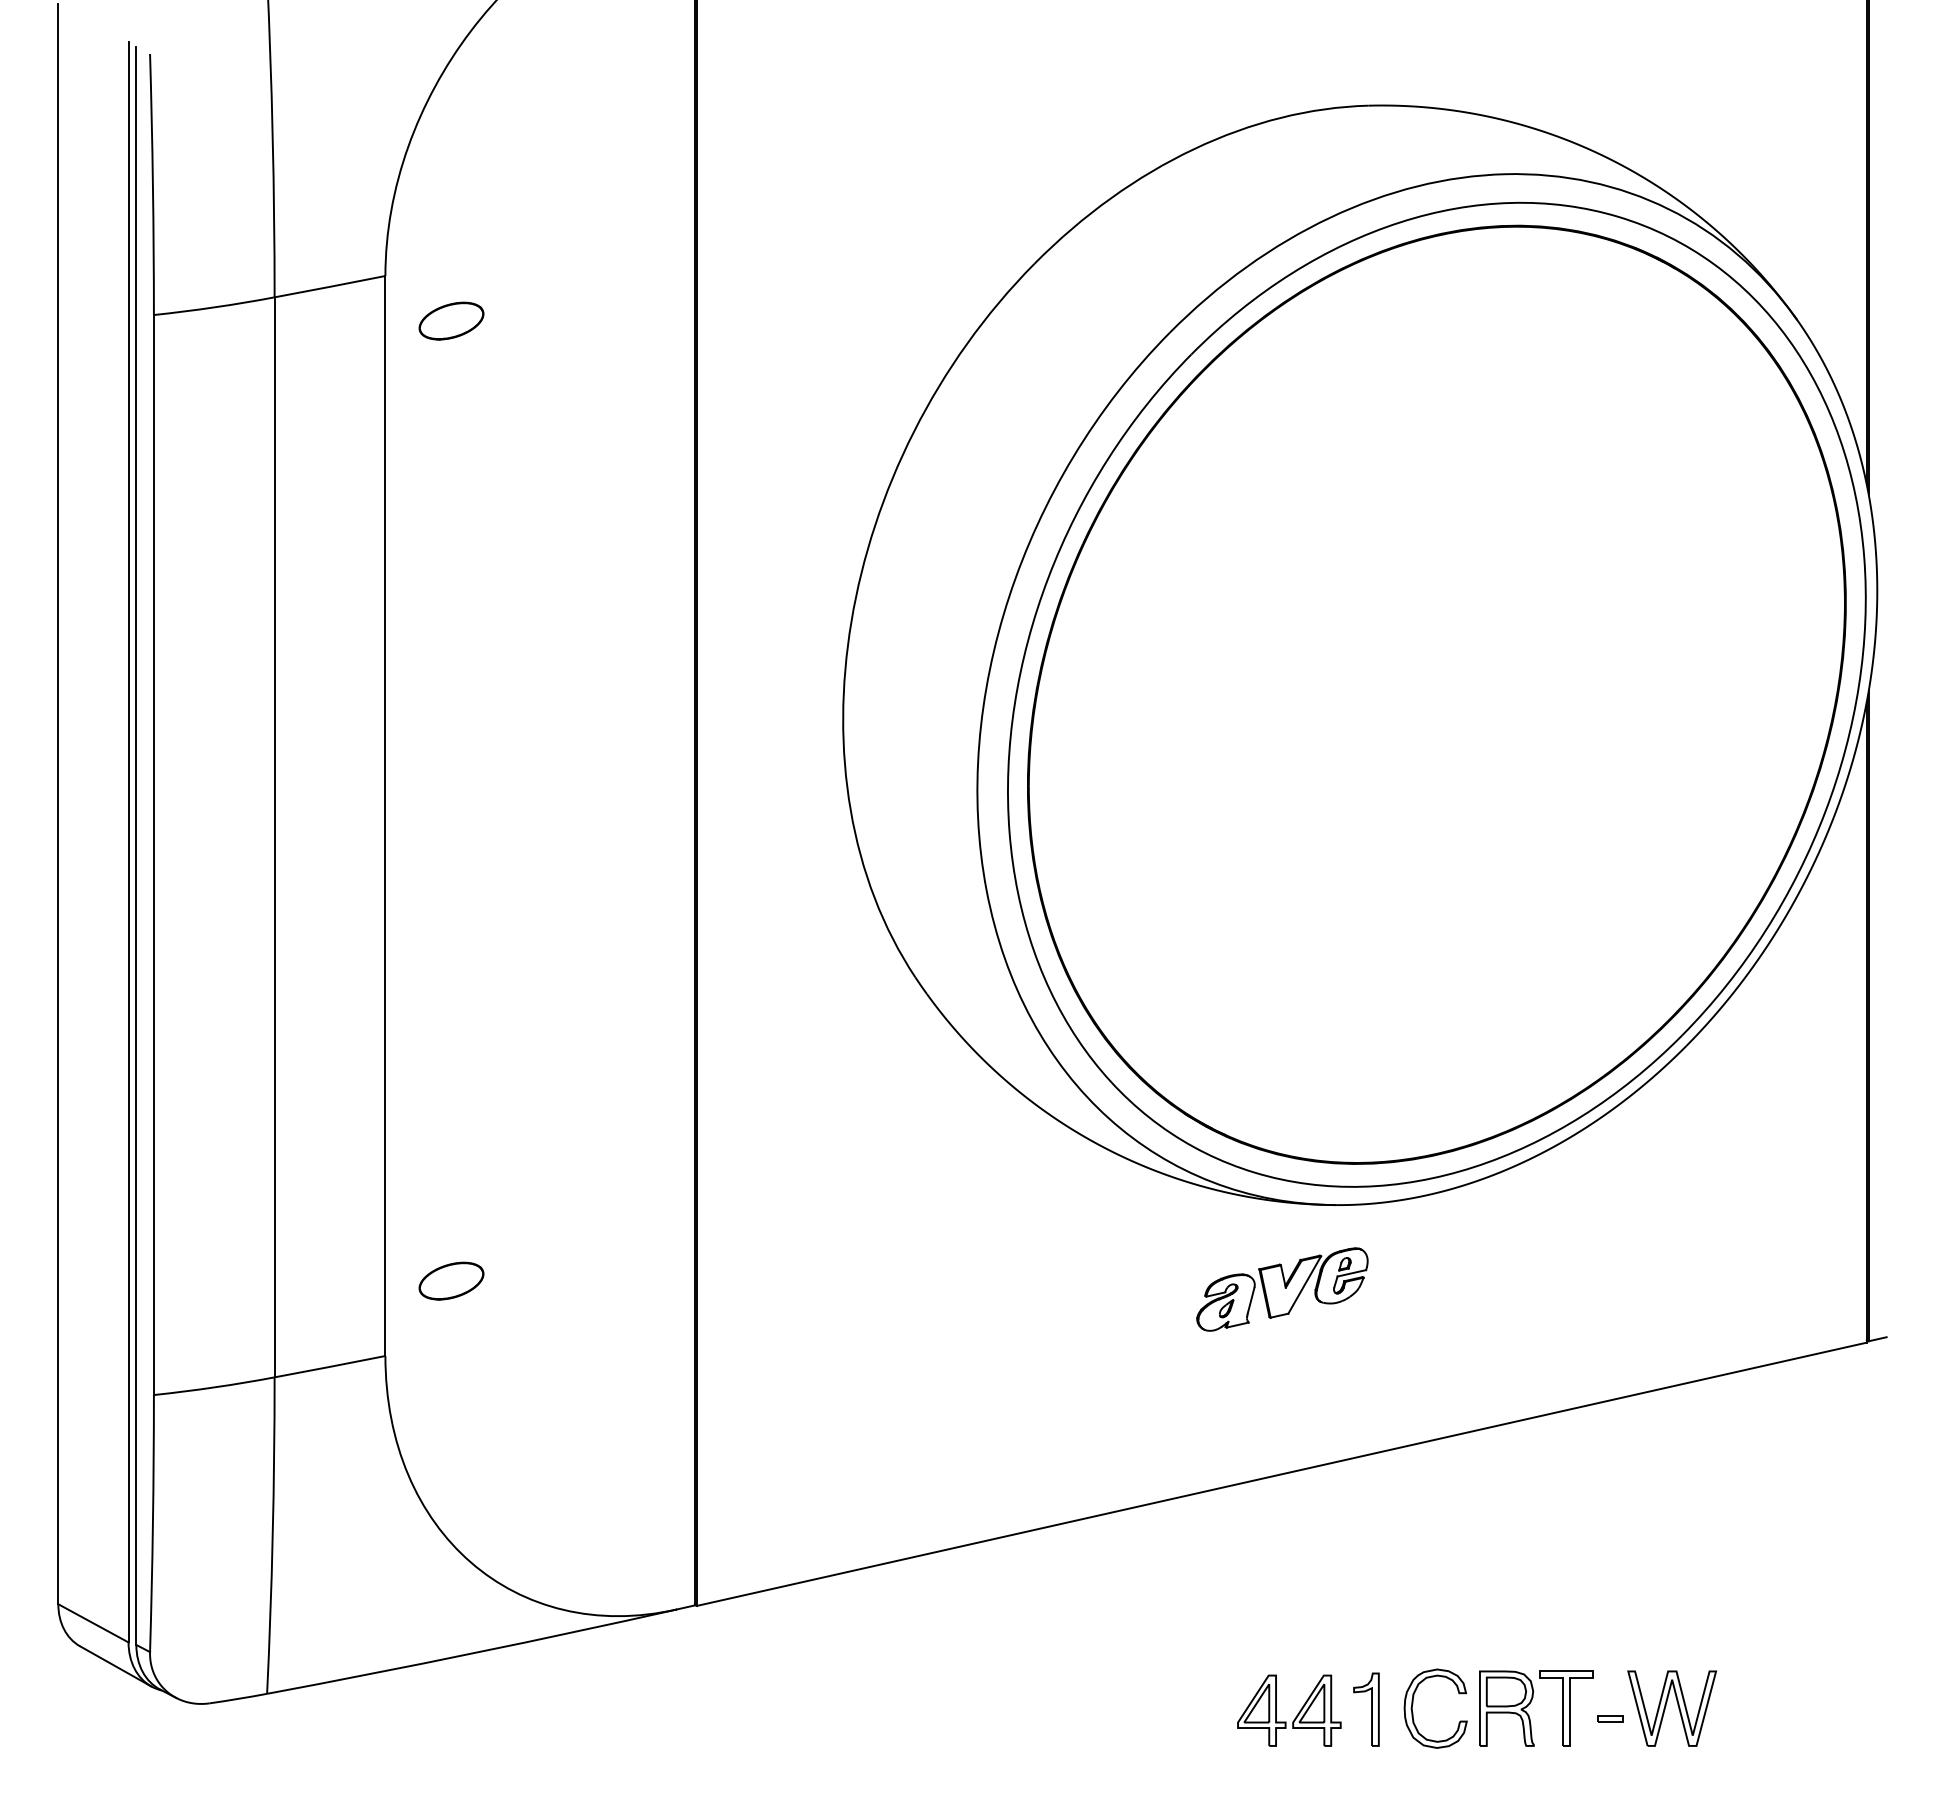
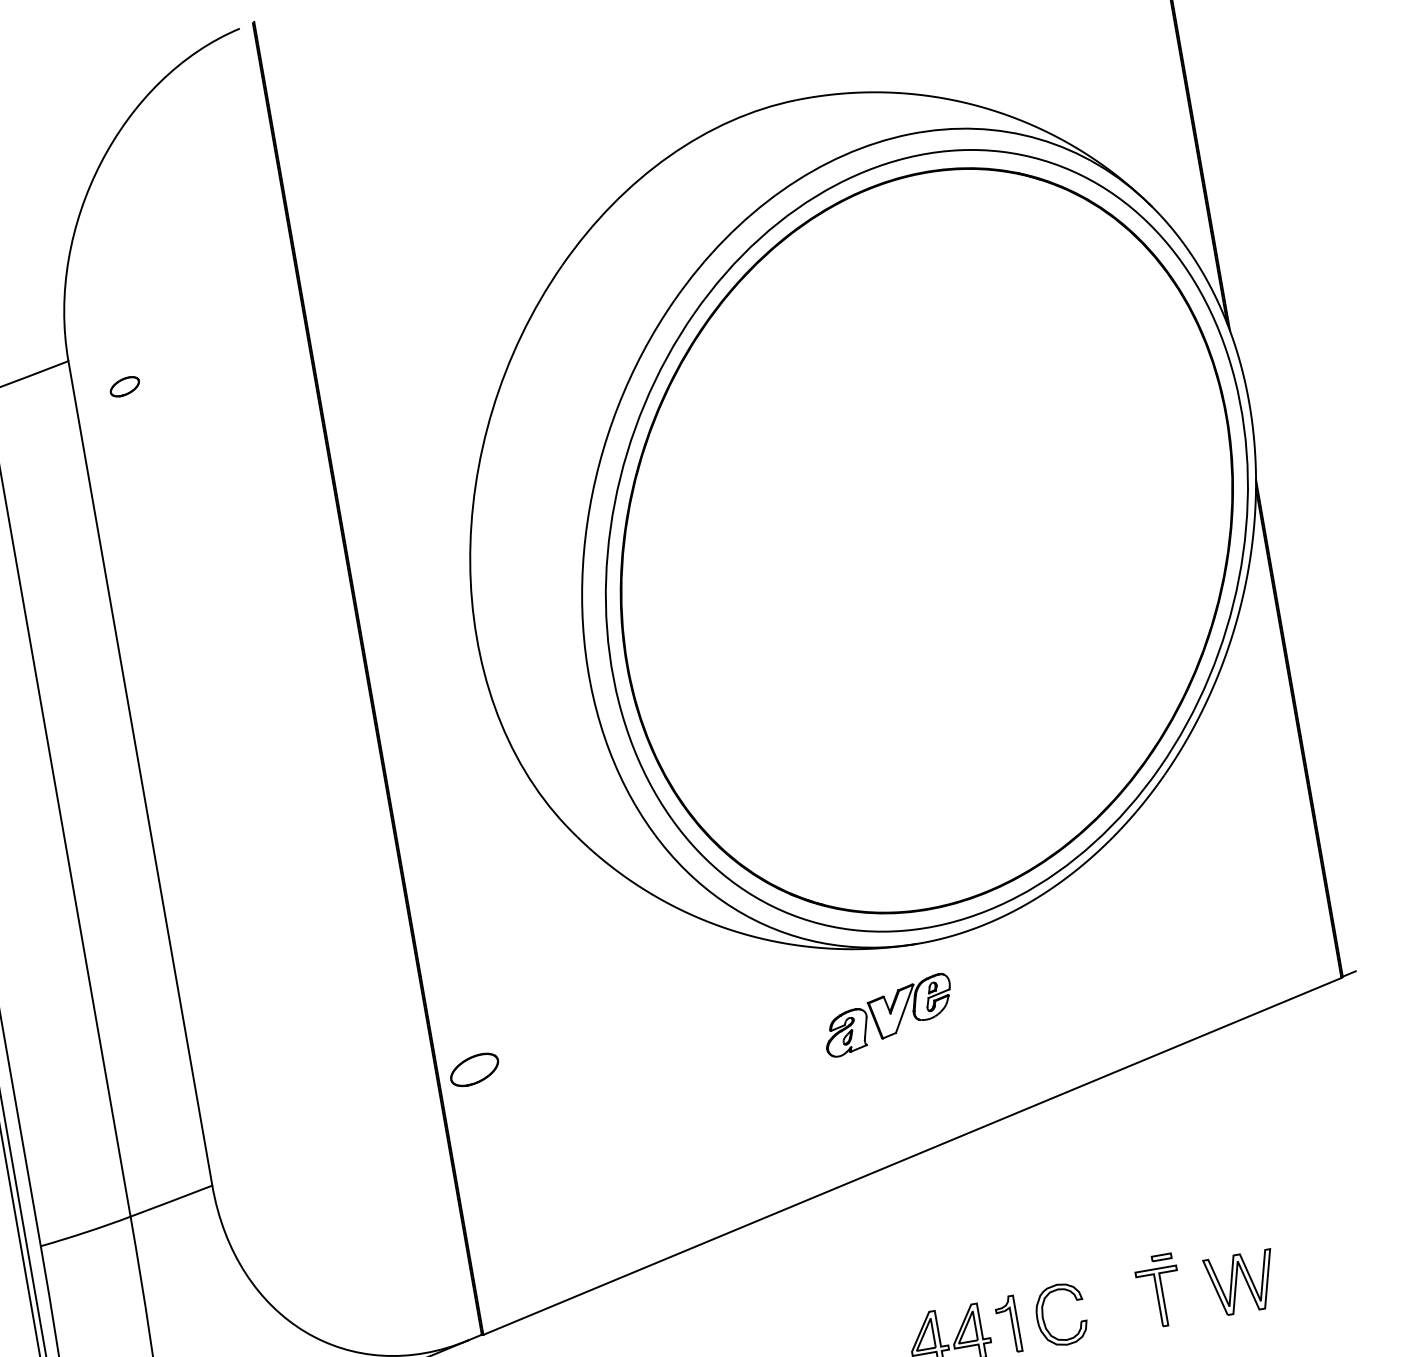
part: (451, 320) -> (124, 386), size x0.6
part: (451, 1280) -> (474, 1069), moved
part: (1506, 1708) -> (1115, 1305), removed
part: (1610, 1718) -> (1161, 1257), moved

